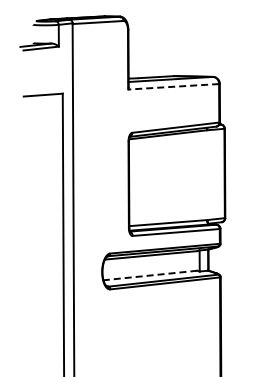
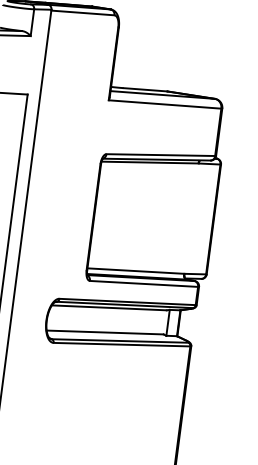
line: (173, 86) -> (164, 104), dashed -> solid
line: (149, 275) -> (104, 332), dashed -> solid

